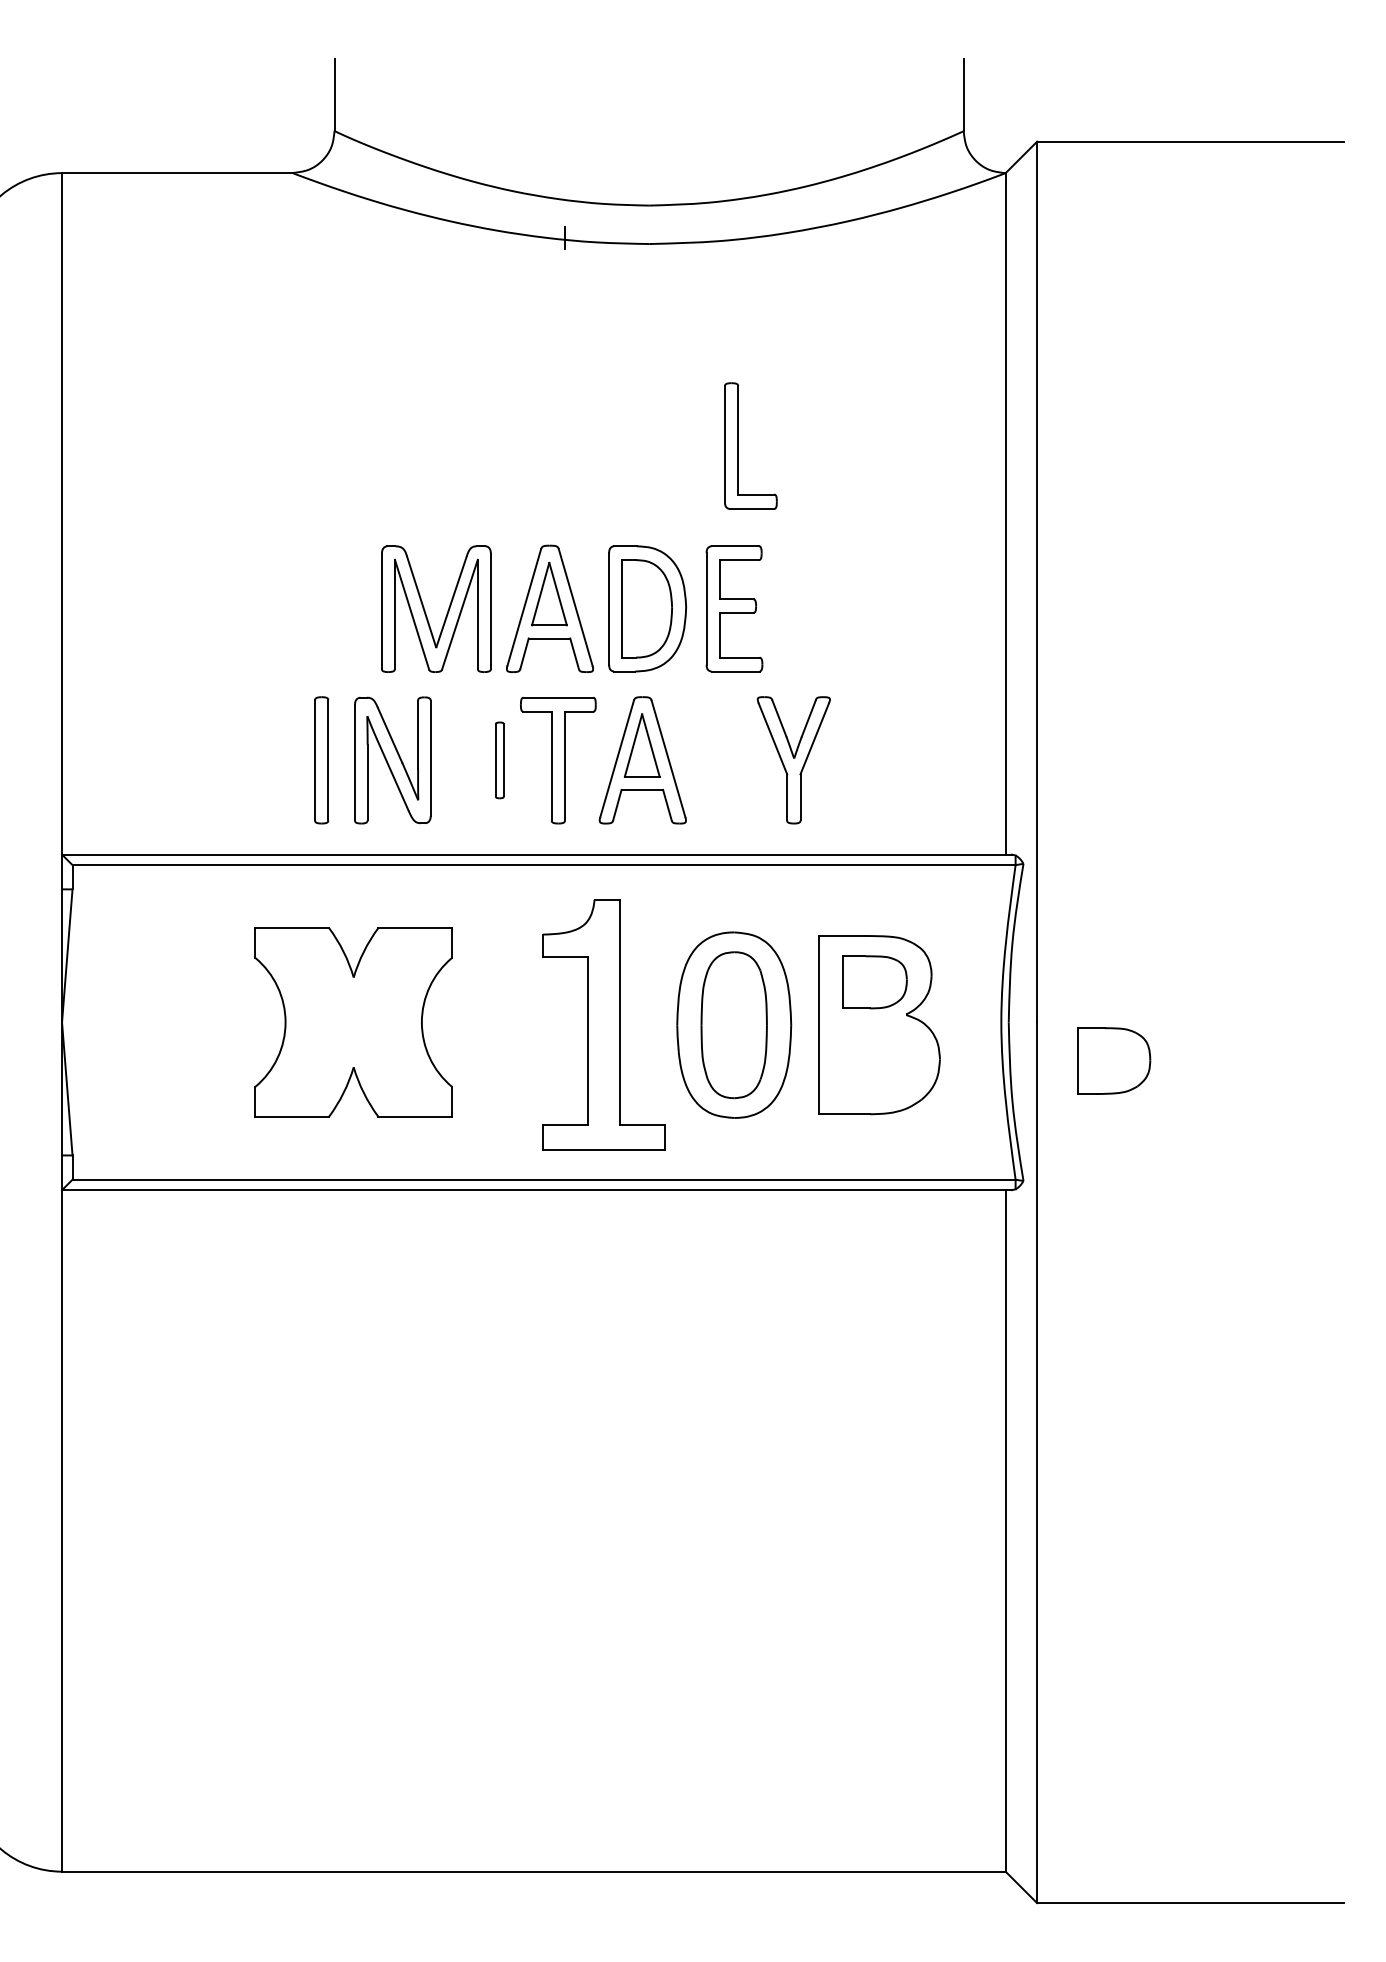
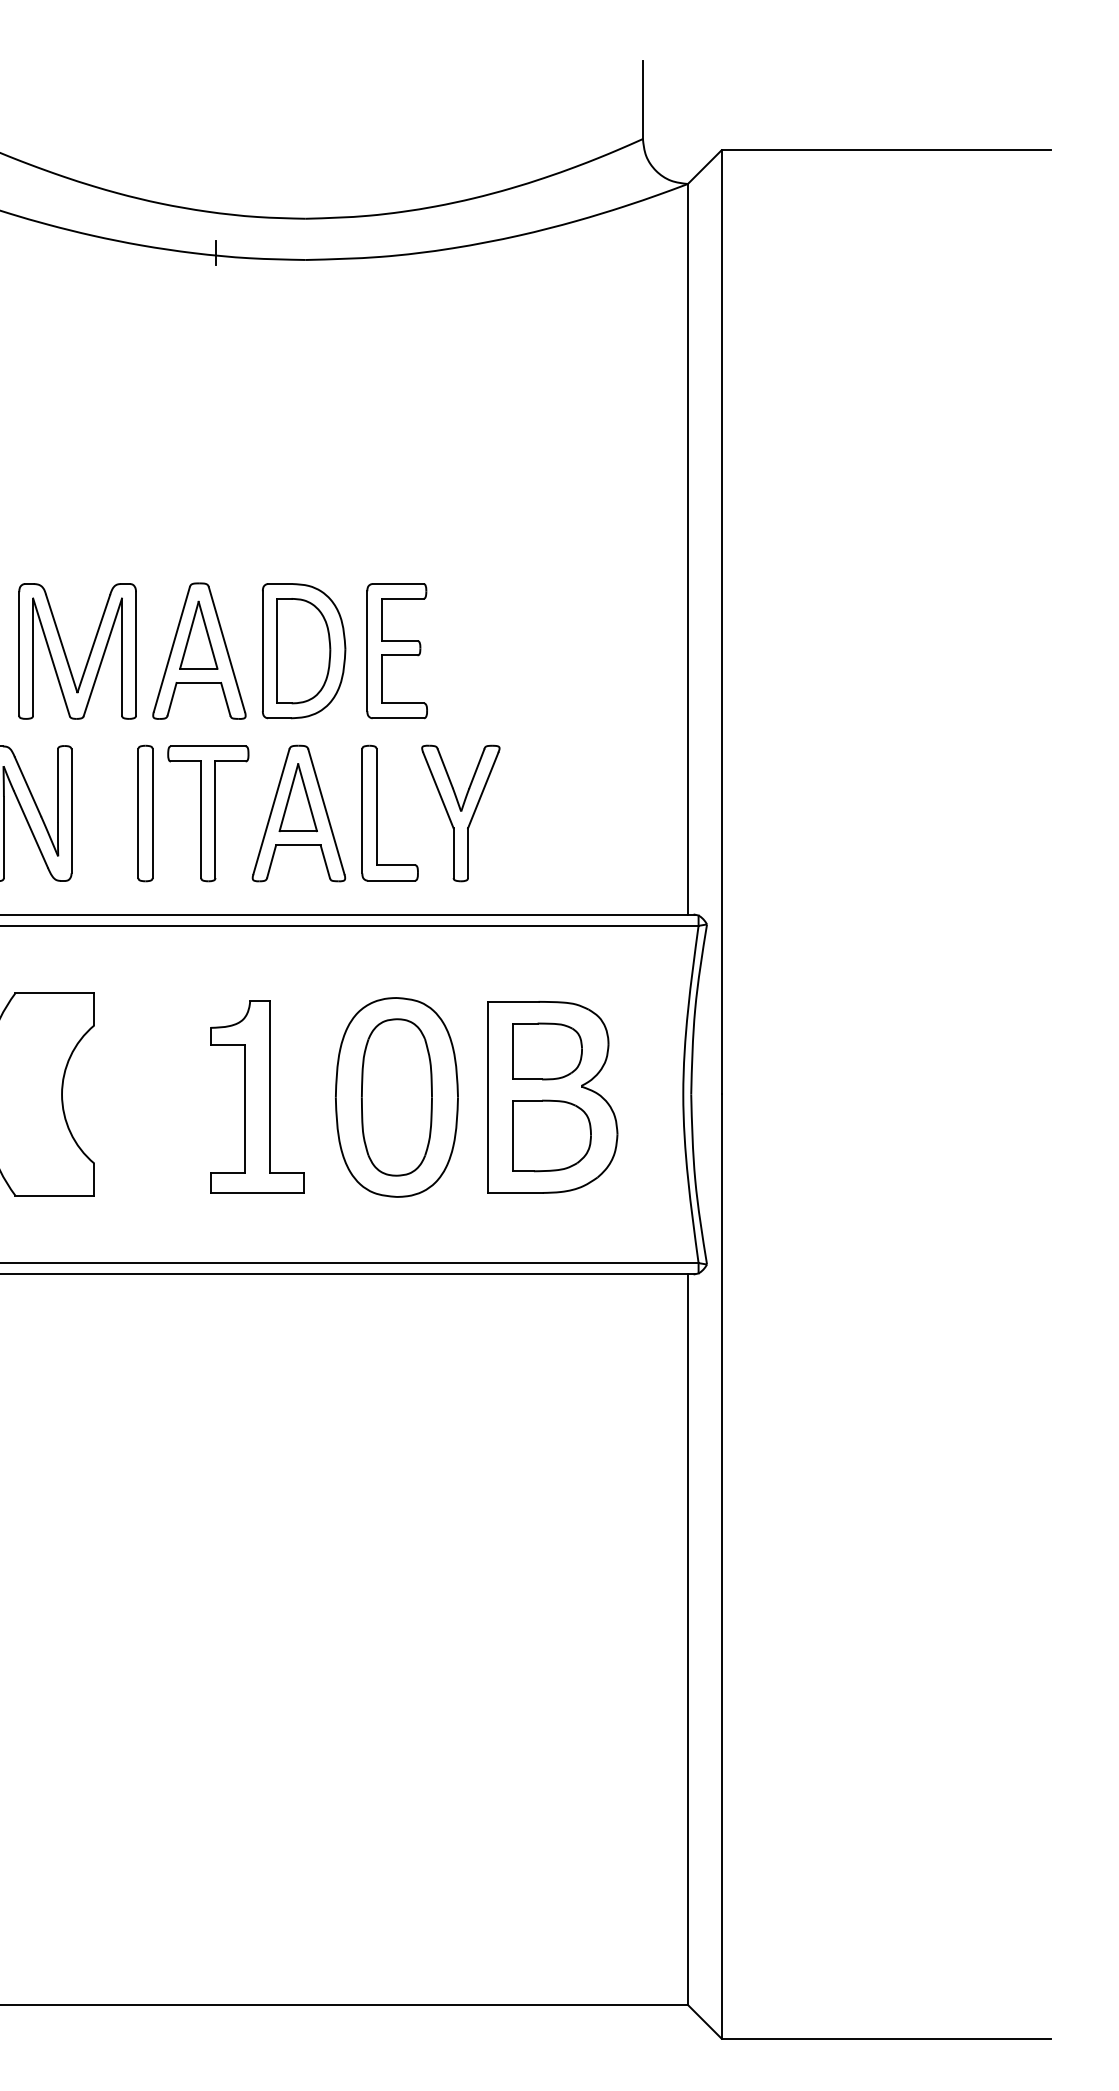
part: (738, 445) -> (376, 812), moved
part: (499, 760) -> (145, 813), size x1.67
part: (604, 1024) -> (257, 1096), size x0.71
part: (1114, 1060) -> (552, 1135), moved

